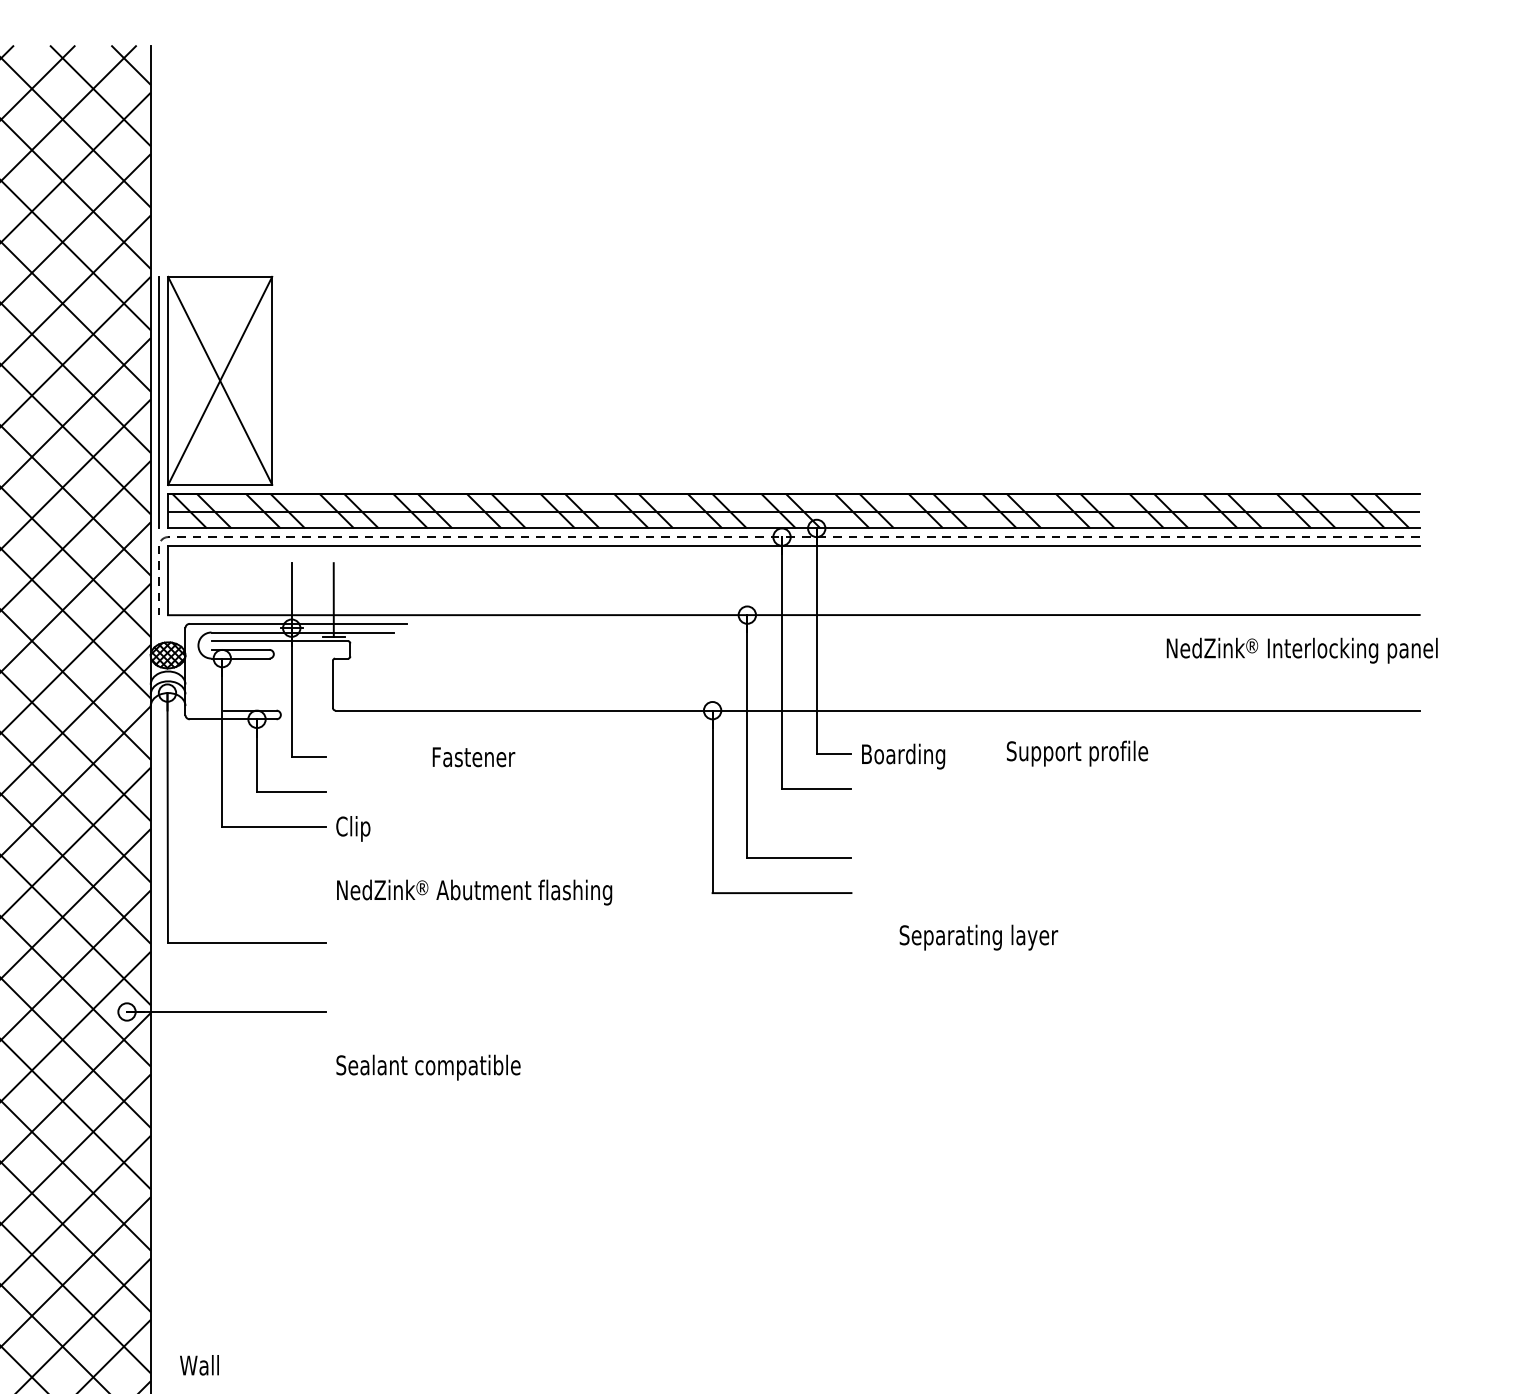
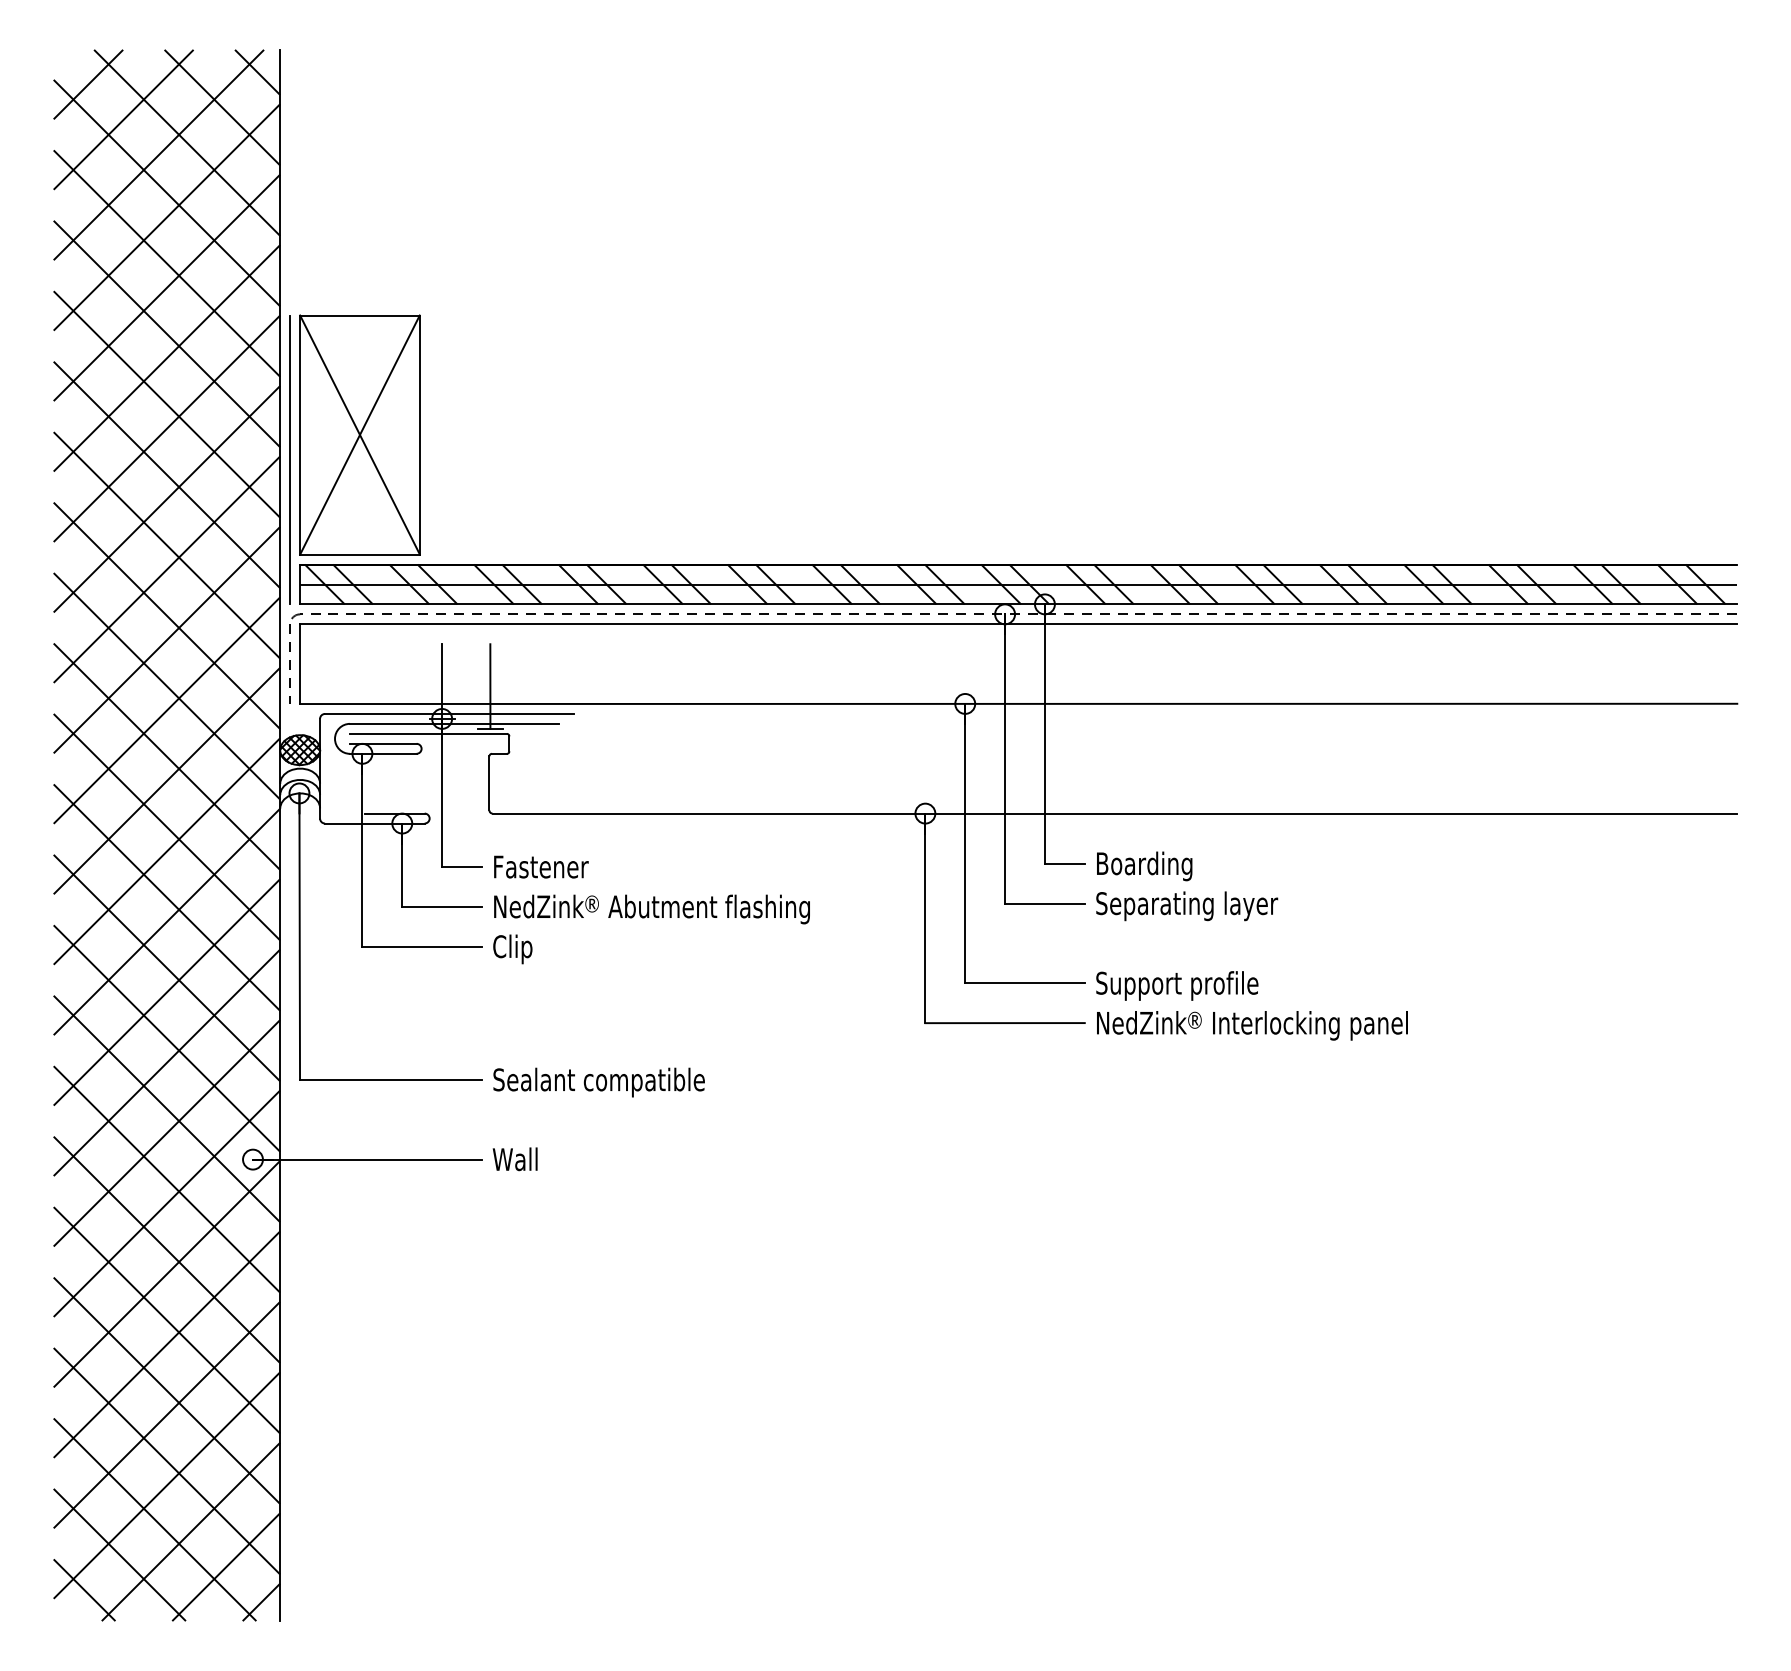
text: (1302, 650) -> (1252, 1025), moved
text: (1077, 753) -> (1177, 985), moved
text: (474, 756) -> (541, 866), moved
text: (474, 892) -> (651, 909), moved
text: (979, 937) -> (1187, 906), moved
text: (427, 1067) -> (598, 1082), moved
text: (198, 1365) -> (514, 1159), moved

